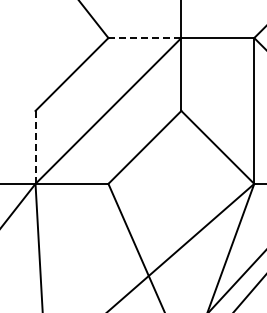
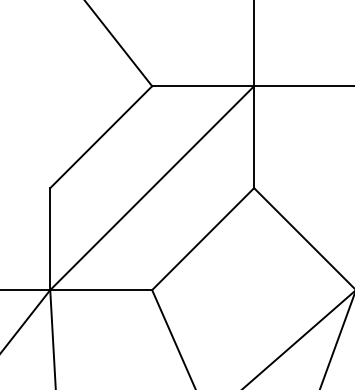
line: (144, 38) -> (202, 86), dashed -> solid
line: (35, 147) -> (50, 239), dashed -> solid

